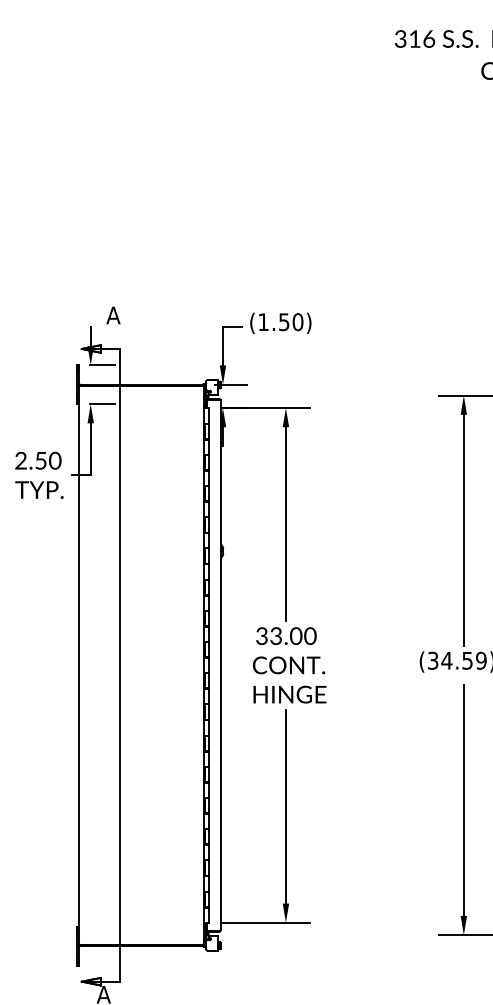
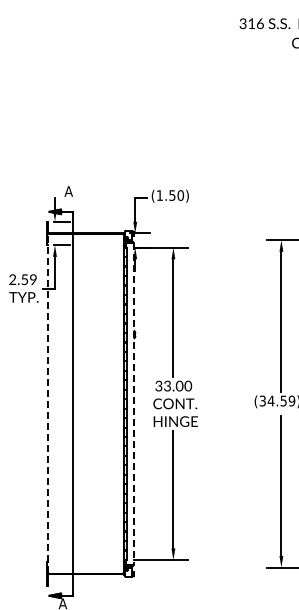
text: (55, 462) -> (33, 280), 2.50 -> 2.59
line: (80, 664) -> (48, 403), solid -> dashed
line: (220, 664) -> (133, 403), solid -> dashed

